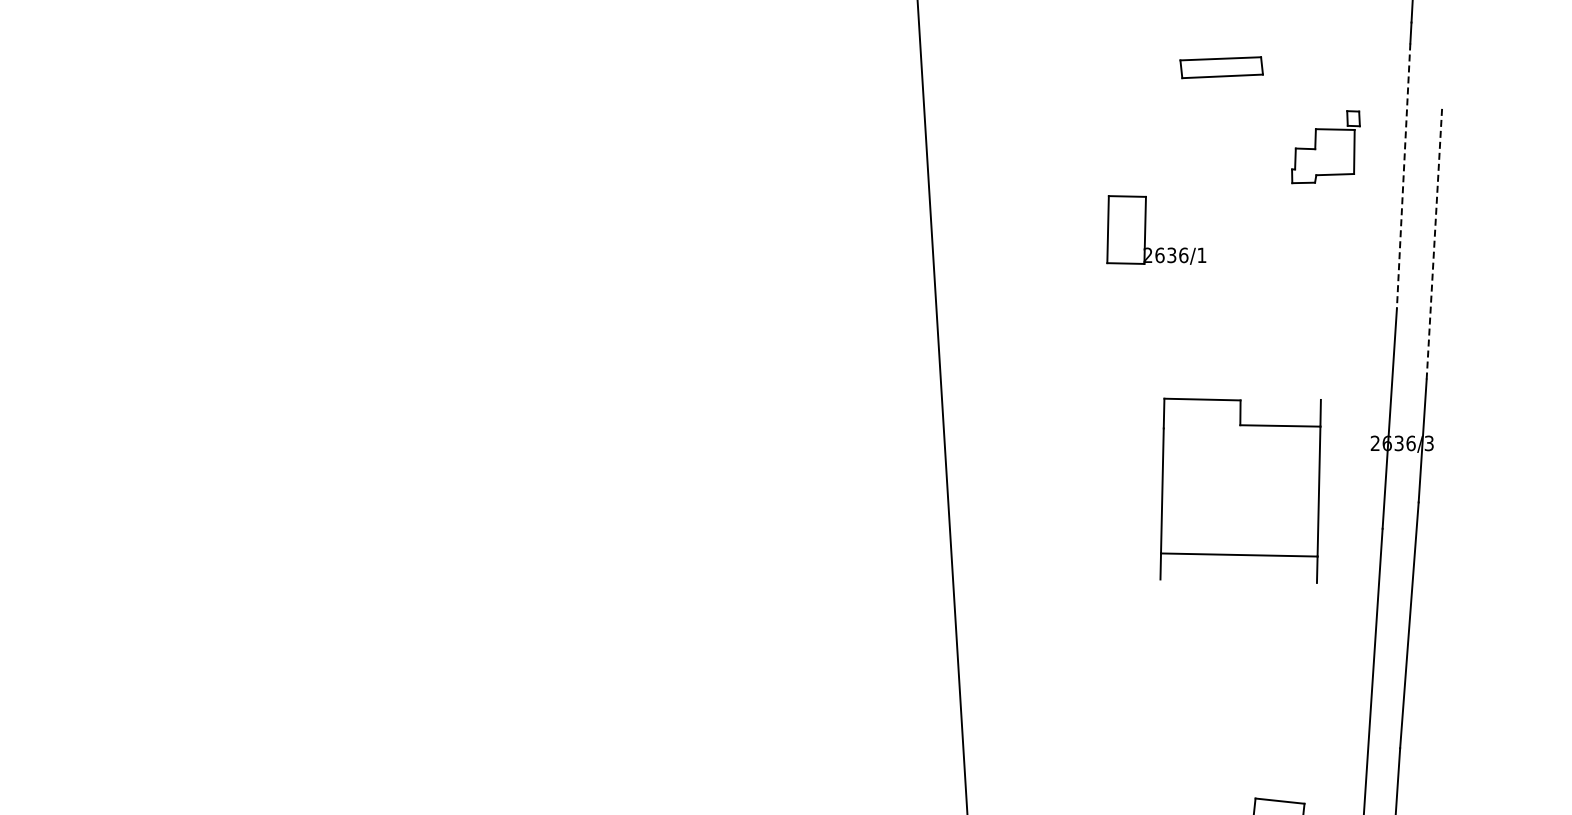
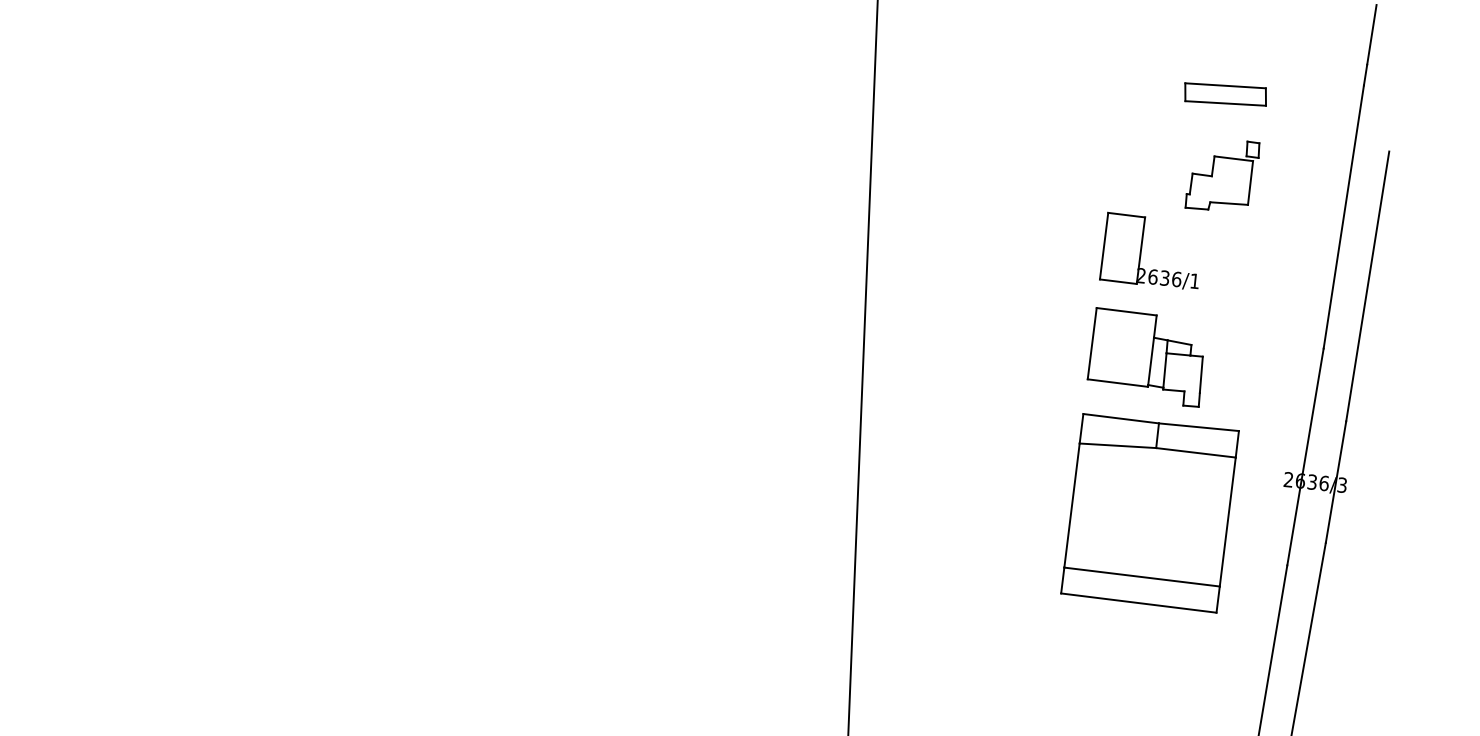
part: (1221, 67) -> (1225, 94), moved
part: (1325, 147) -> (1222, 175), moved
line: (1403, 176) -> (1343, 217), dashed -> solid
part: (1146, 229) -> (1142, 249), moved
line: (1434, 243) -> (1367, 286), dashed -> solid
part: (1221, 336) -> (1146, 357), added
line: (1280, 399) -> (1198, 426), added
line: (1201, 426) -> (1117, 445), added
line: (1238, 580) -> (1138, 602), added

